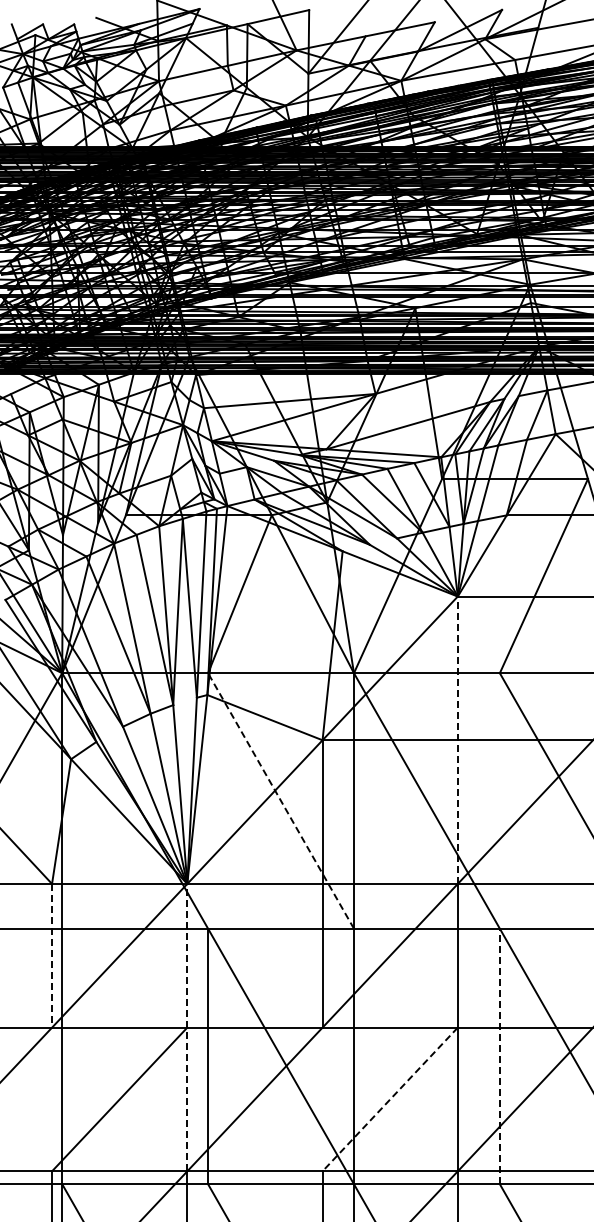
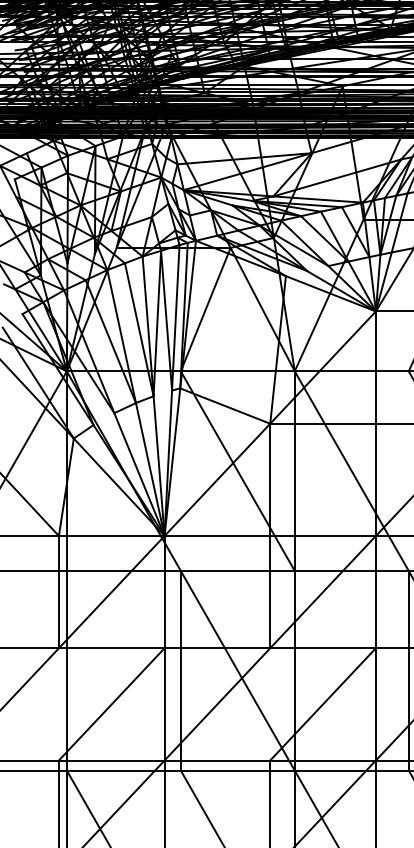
line: (457, 740) -> (375, 423), dashed -> solid
line: (280, 800) -> (237, 470), dashed -> solid
line: (52, 955) -> (59, 591), dashed -> solid
line: (187, 1027) -> (164, 648), dashed -> solid
line: (499, 1056) -> (408, 670), dashed -> solid
line: (390, 1099) -> (323, 704), dashed -> solid

